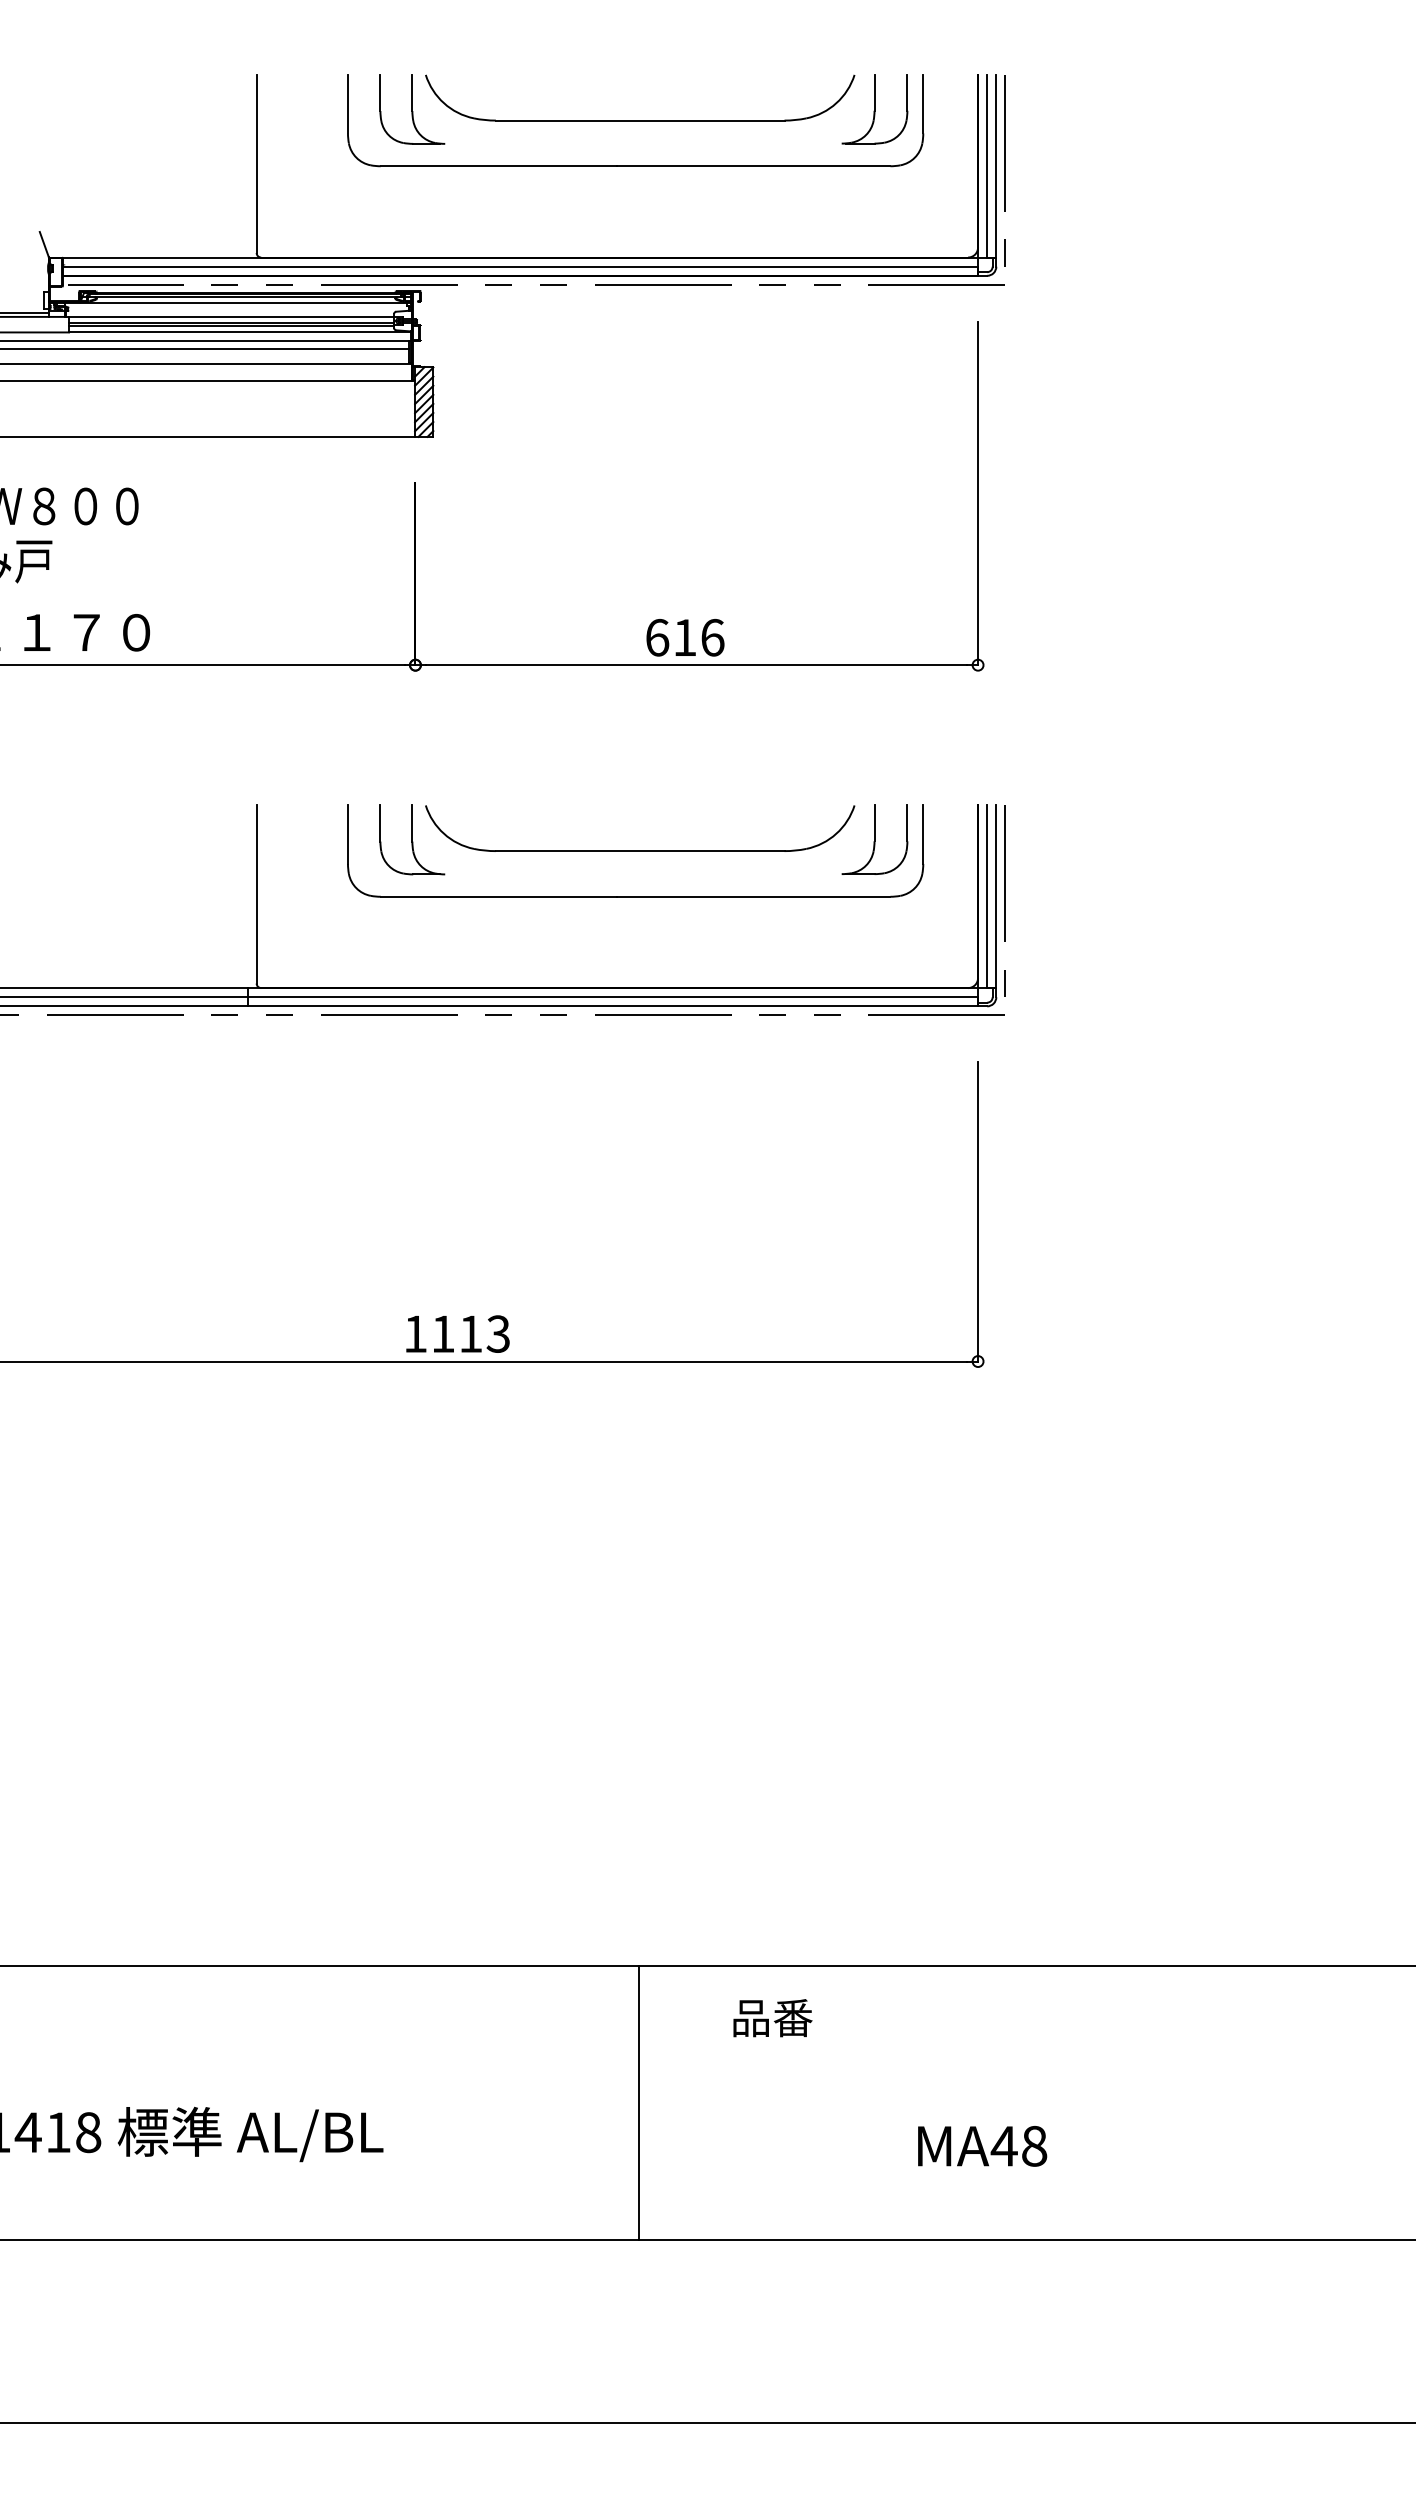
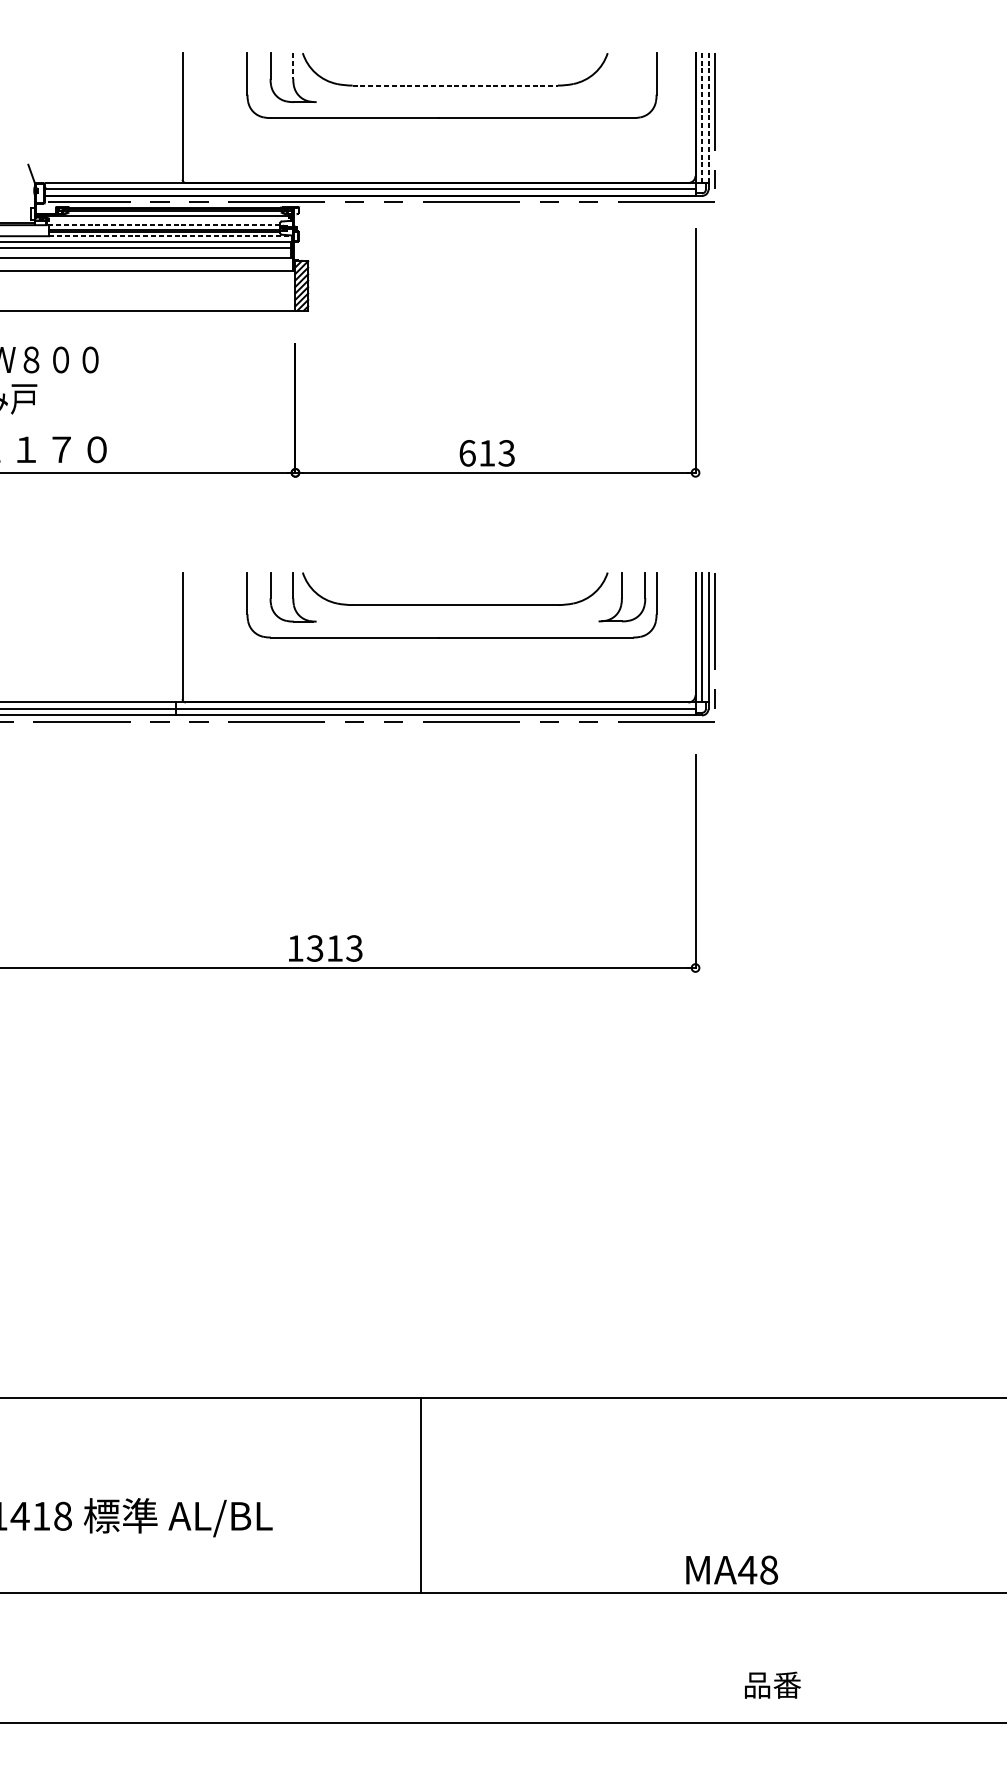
line: (412, 93) -> (293, 66), solid -> dashed
part: (874, 109) -> (621, 77), removed
line: (640, 120) -> (455, 85), solid -> dashed
line: (987, 165) -> (702, 117), solid -> dashed
line: (996, 165) -> (708, 117), solid -> dashed
line: (229, 316) -> (163, 224), solid -> dashed
line: (240, 331) -> (171, 235), solid -> dashed
text: (712, 637) -> (506, 453), 616 -> 613
text: (442, 1333) -> (314, 948), 1113 -> 1313
text: (772, 2018) -> (772, 1685), moved
line: (638, 2103) -> (421, 1495), moved
text: (982, 2146) -> (732, 1570), moved

